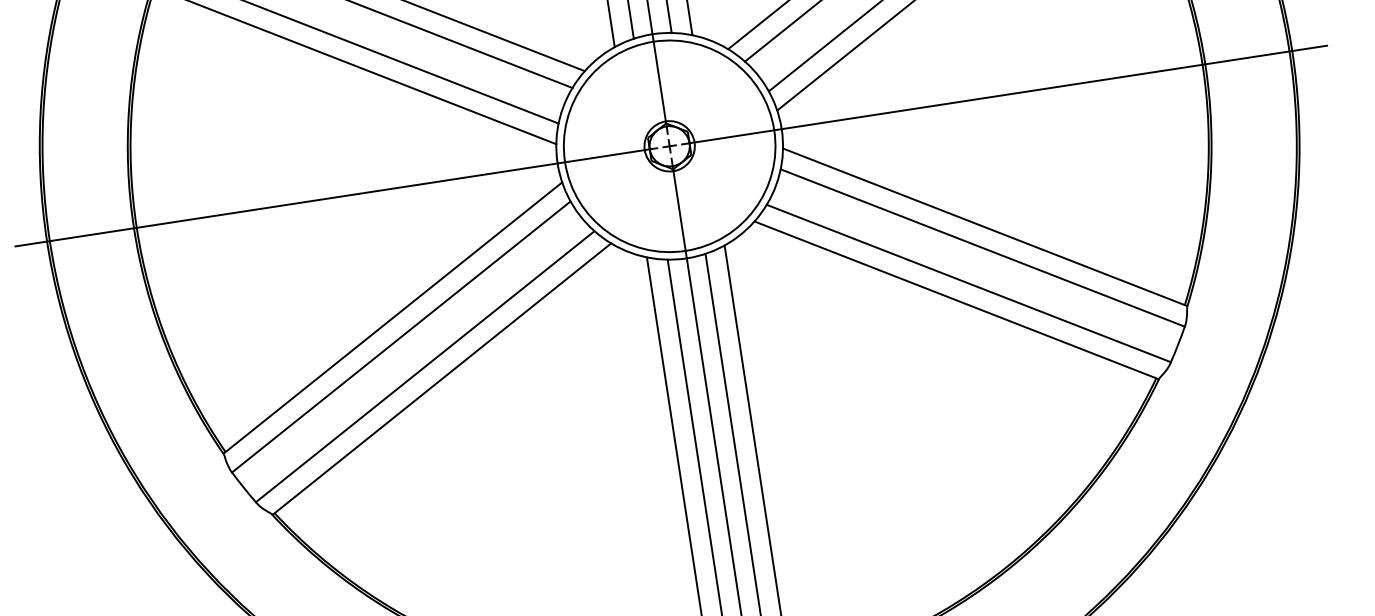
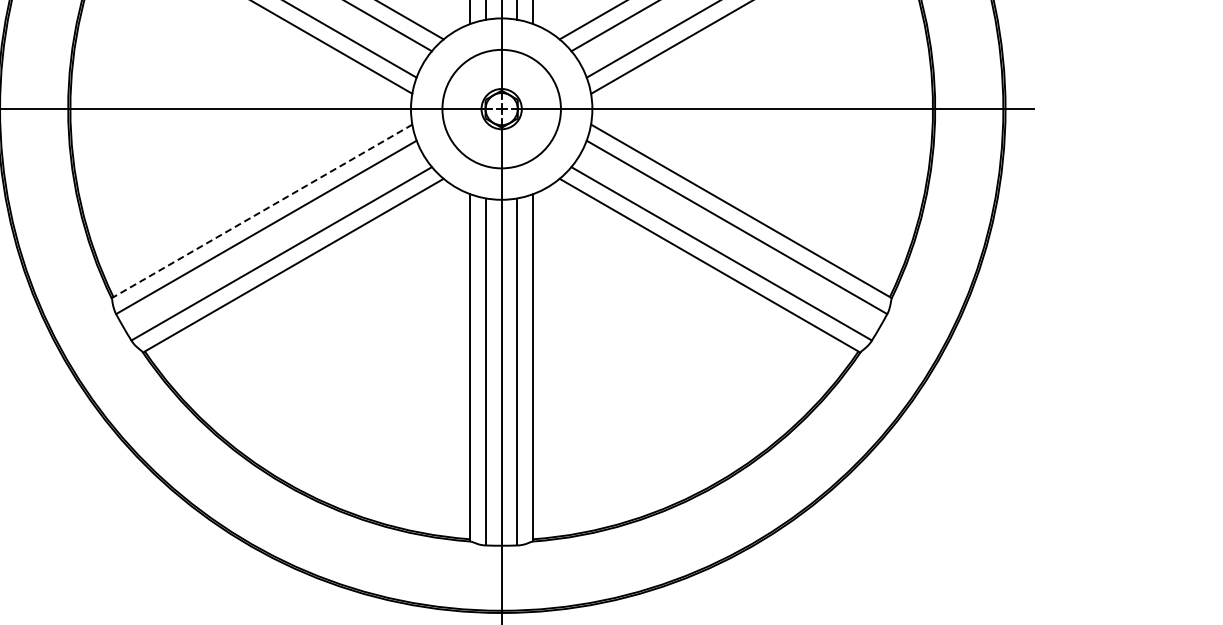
circle: (669, 145) -> (501, 108), size x0.7
line: (392, 318) -> (261, 211), solid -> dashed

